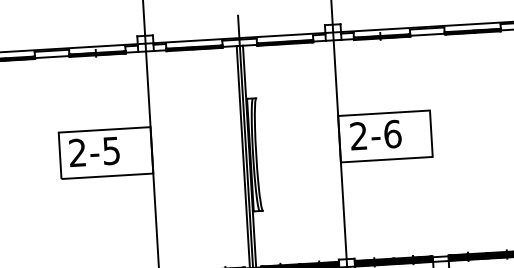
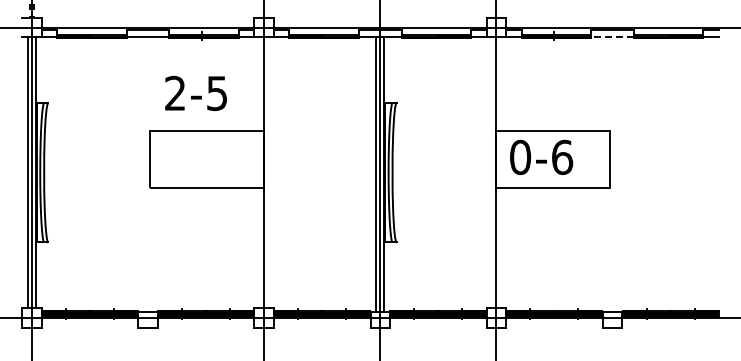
line: (427, 34) -> (612, 37), solid -> dashed
text: (358, 136) -> (520, 157), 2-6 -> 0-6
text: (93, 152) -> (195, 93), moved

